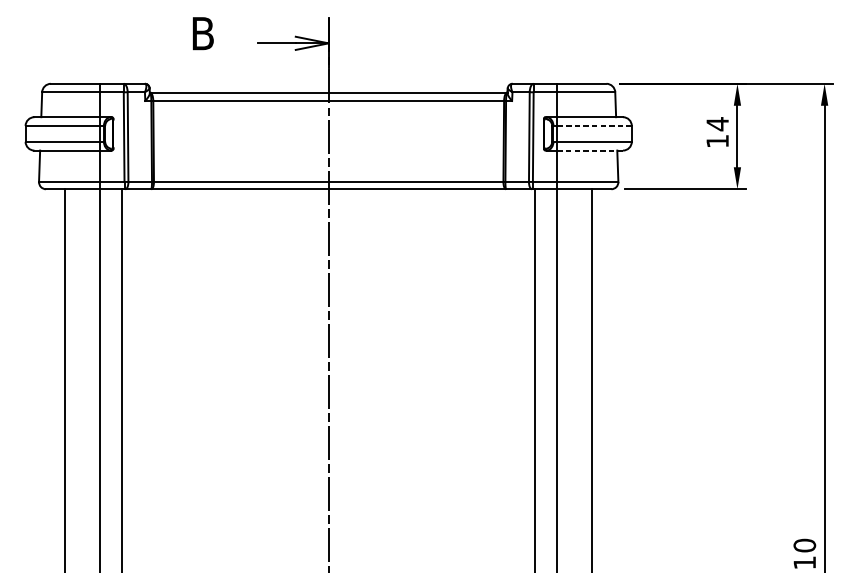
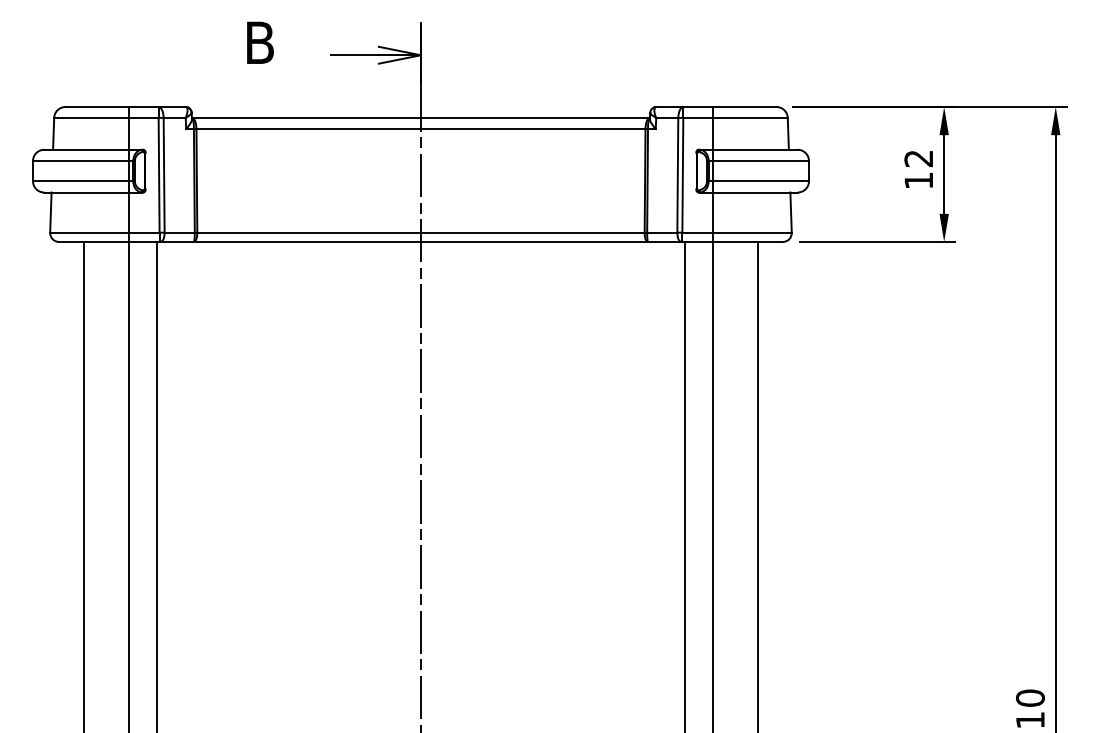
text: (717, 124) -> (918, 158), 14 -> 12
line: (594, 126) -> (761, 161), dashed -> solid
line: (590, 150) -> (755, 192), dashed -> solid

